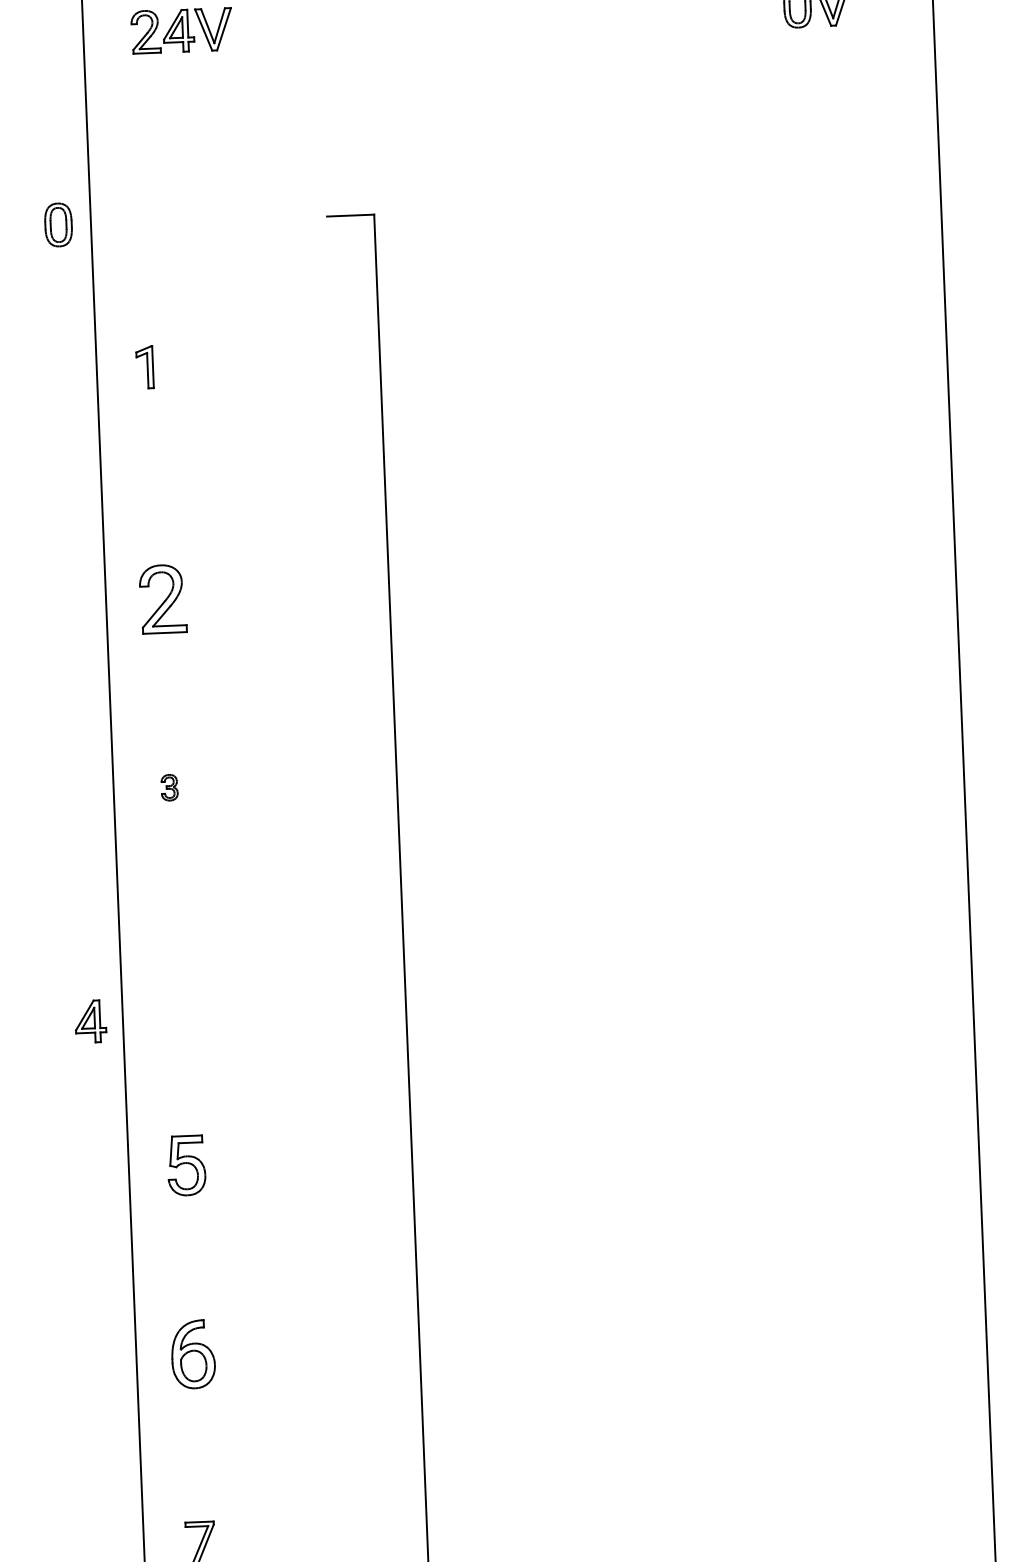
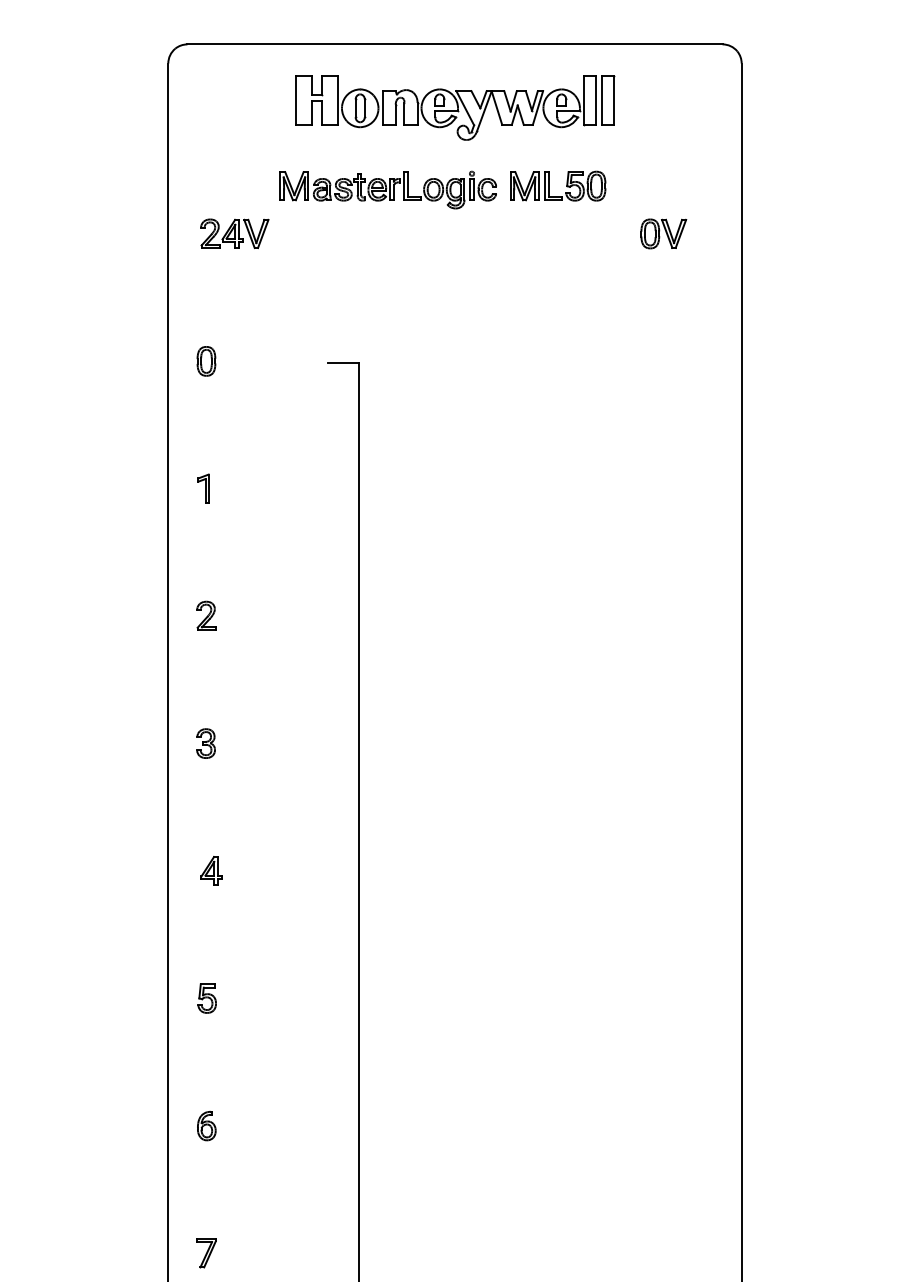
part: (58, 225) -> (206, 361), moved
part: (144, 367) -> (203, 488), moved
part: (162, 597) -> (206, 615), size x0.62
part: (168, 787) -> (205, 743), size x1.67
part: (90, 1020) -> (211, 870), moved
part: (185, 1165) -> (206, 998), size x0.71
part: (193, 1353) -> (206, 1125), size x0.62

